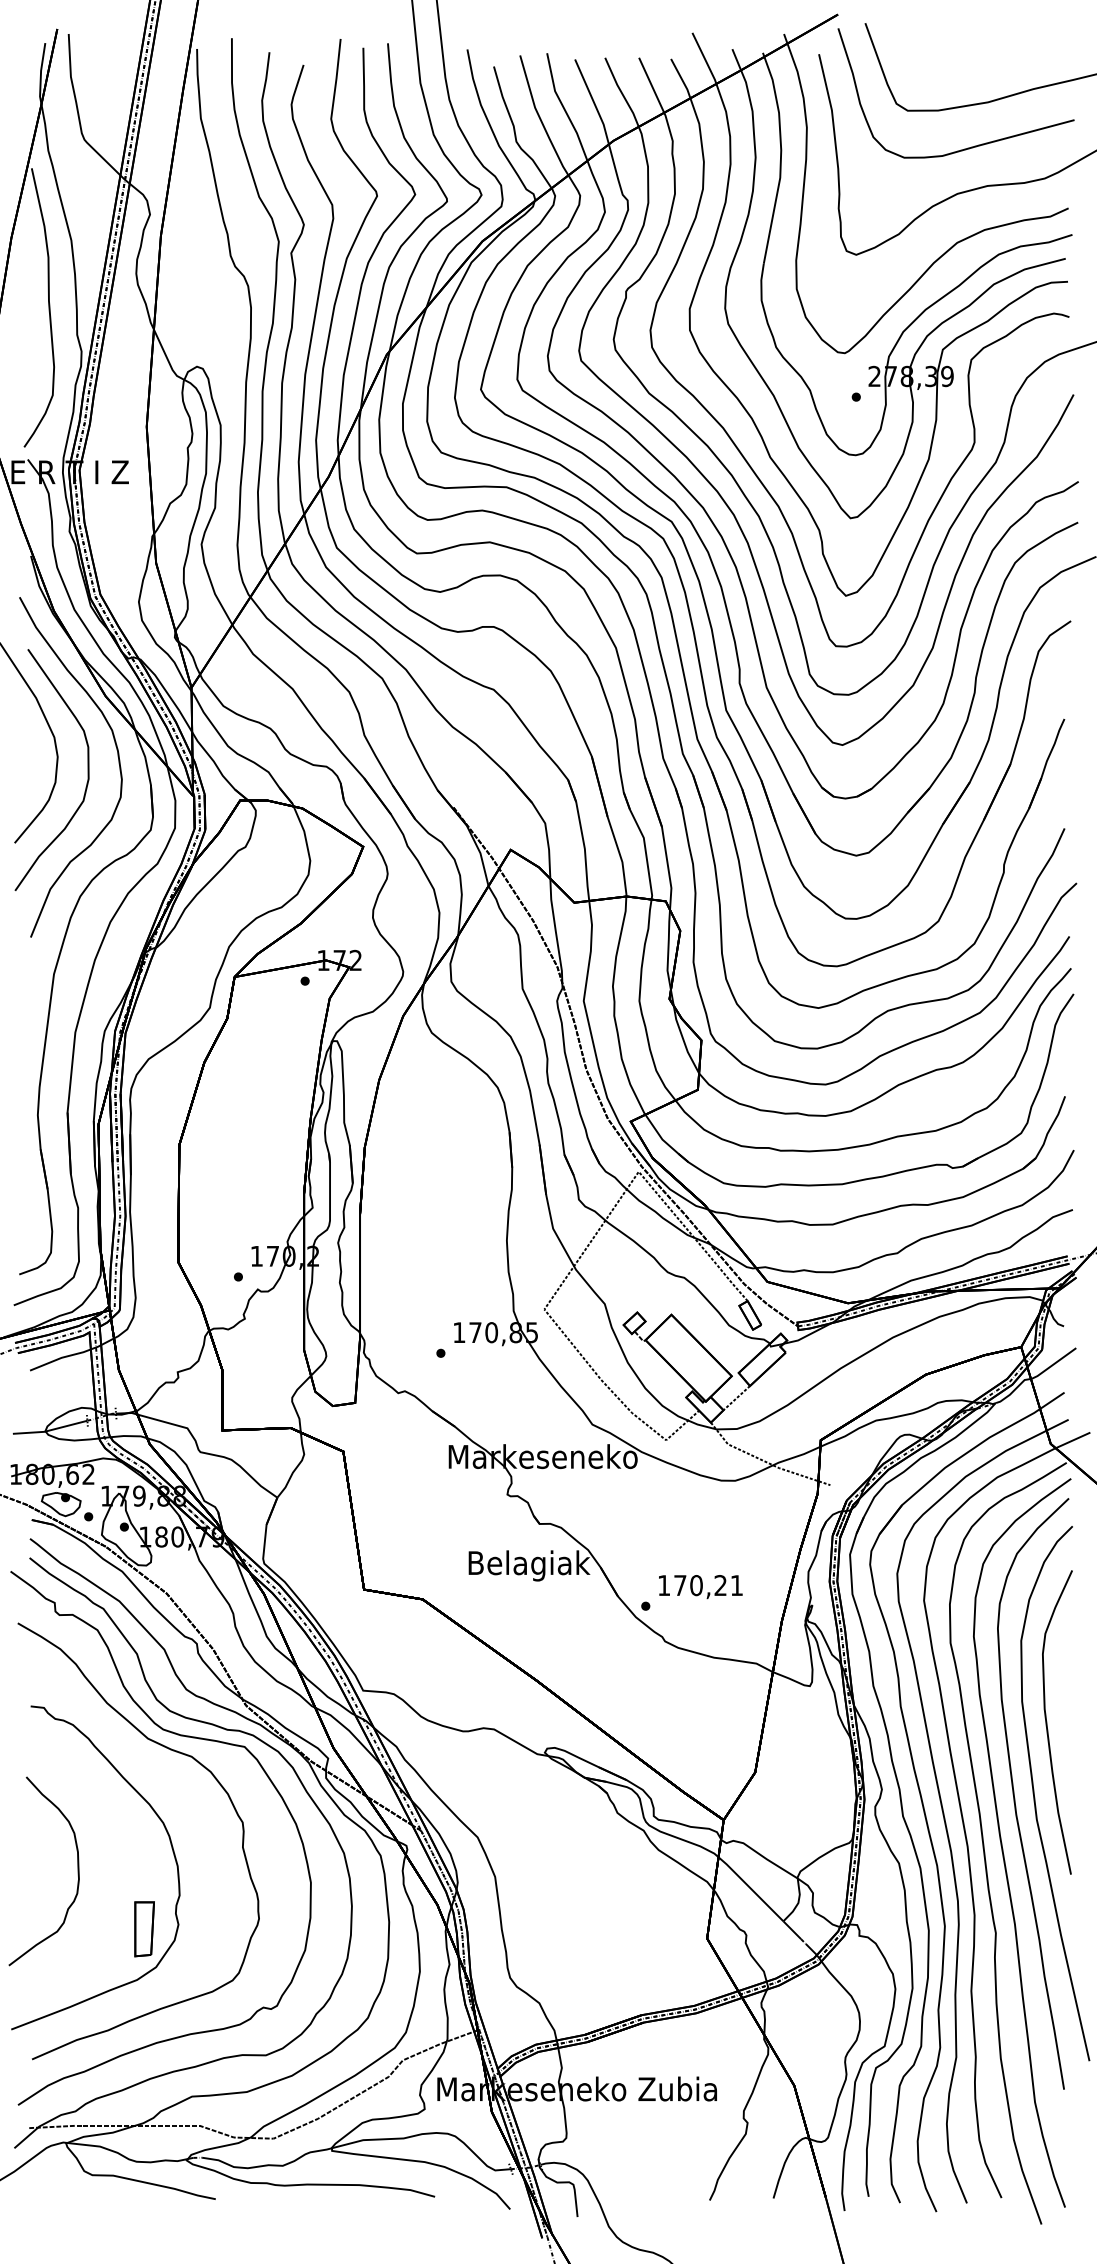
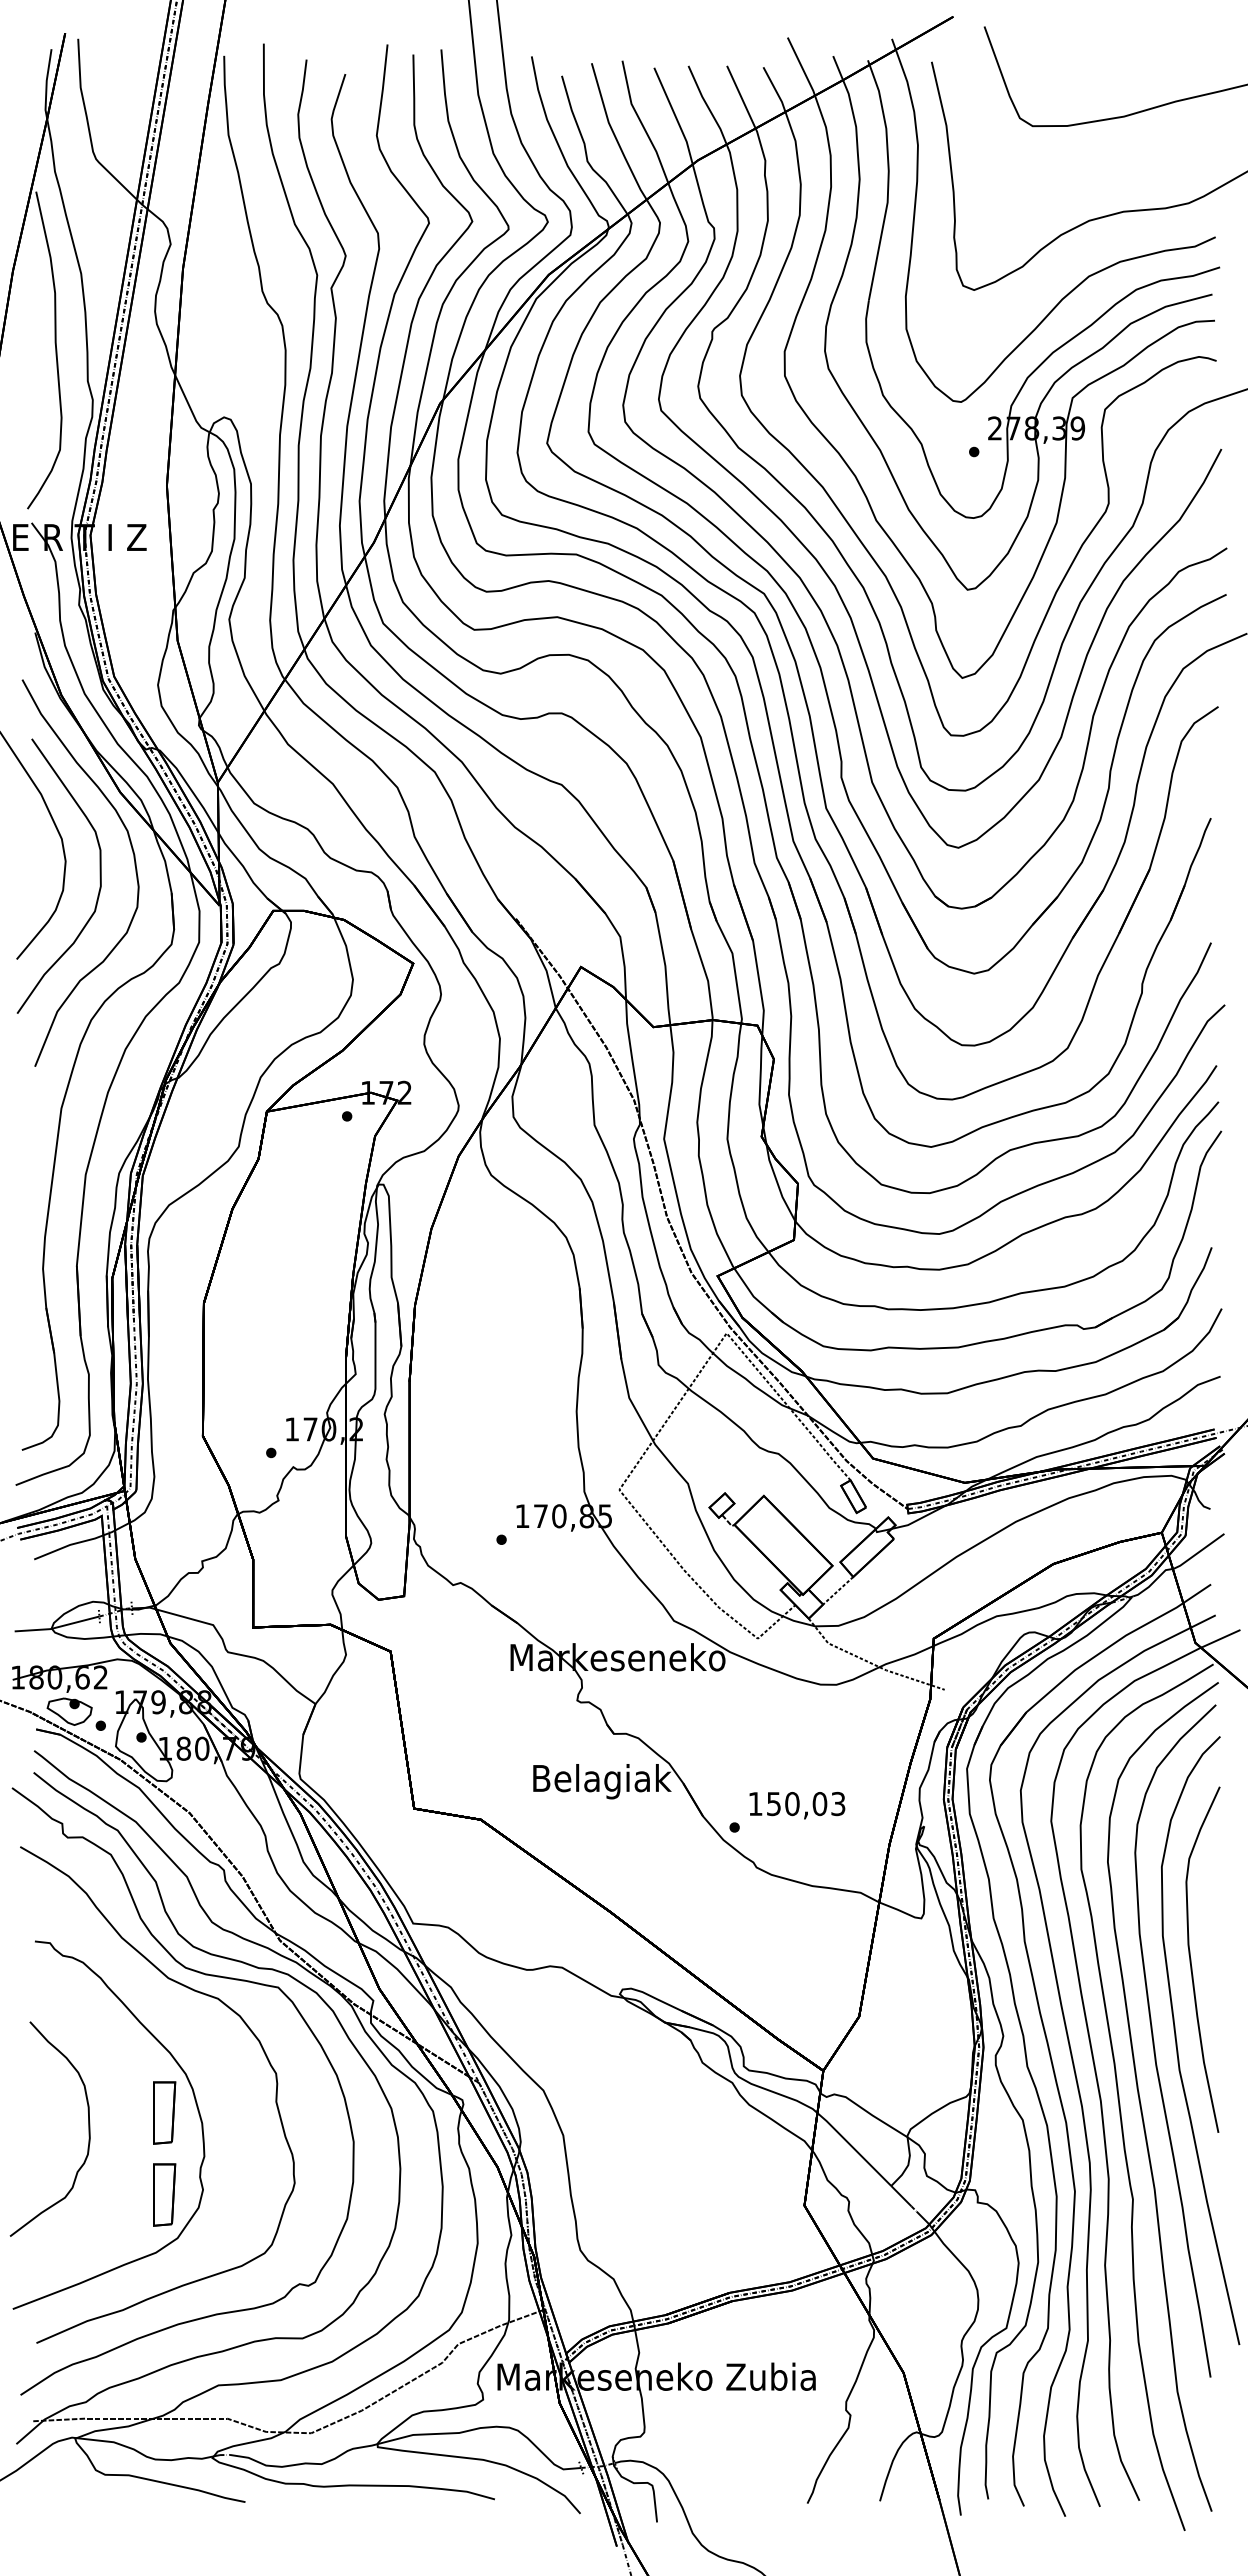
curve: (972, 146) -> (1106, 166), removed
text: (708, 1585) -> (806, 1803), 170,21 -> 150,03
part: (144, 1856) -> (164, 2112), added

